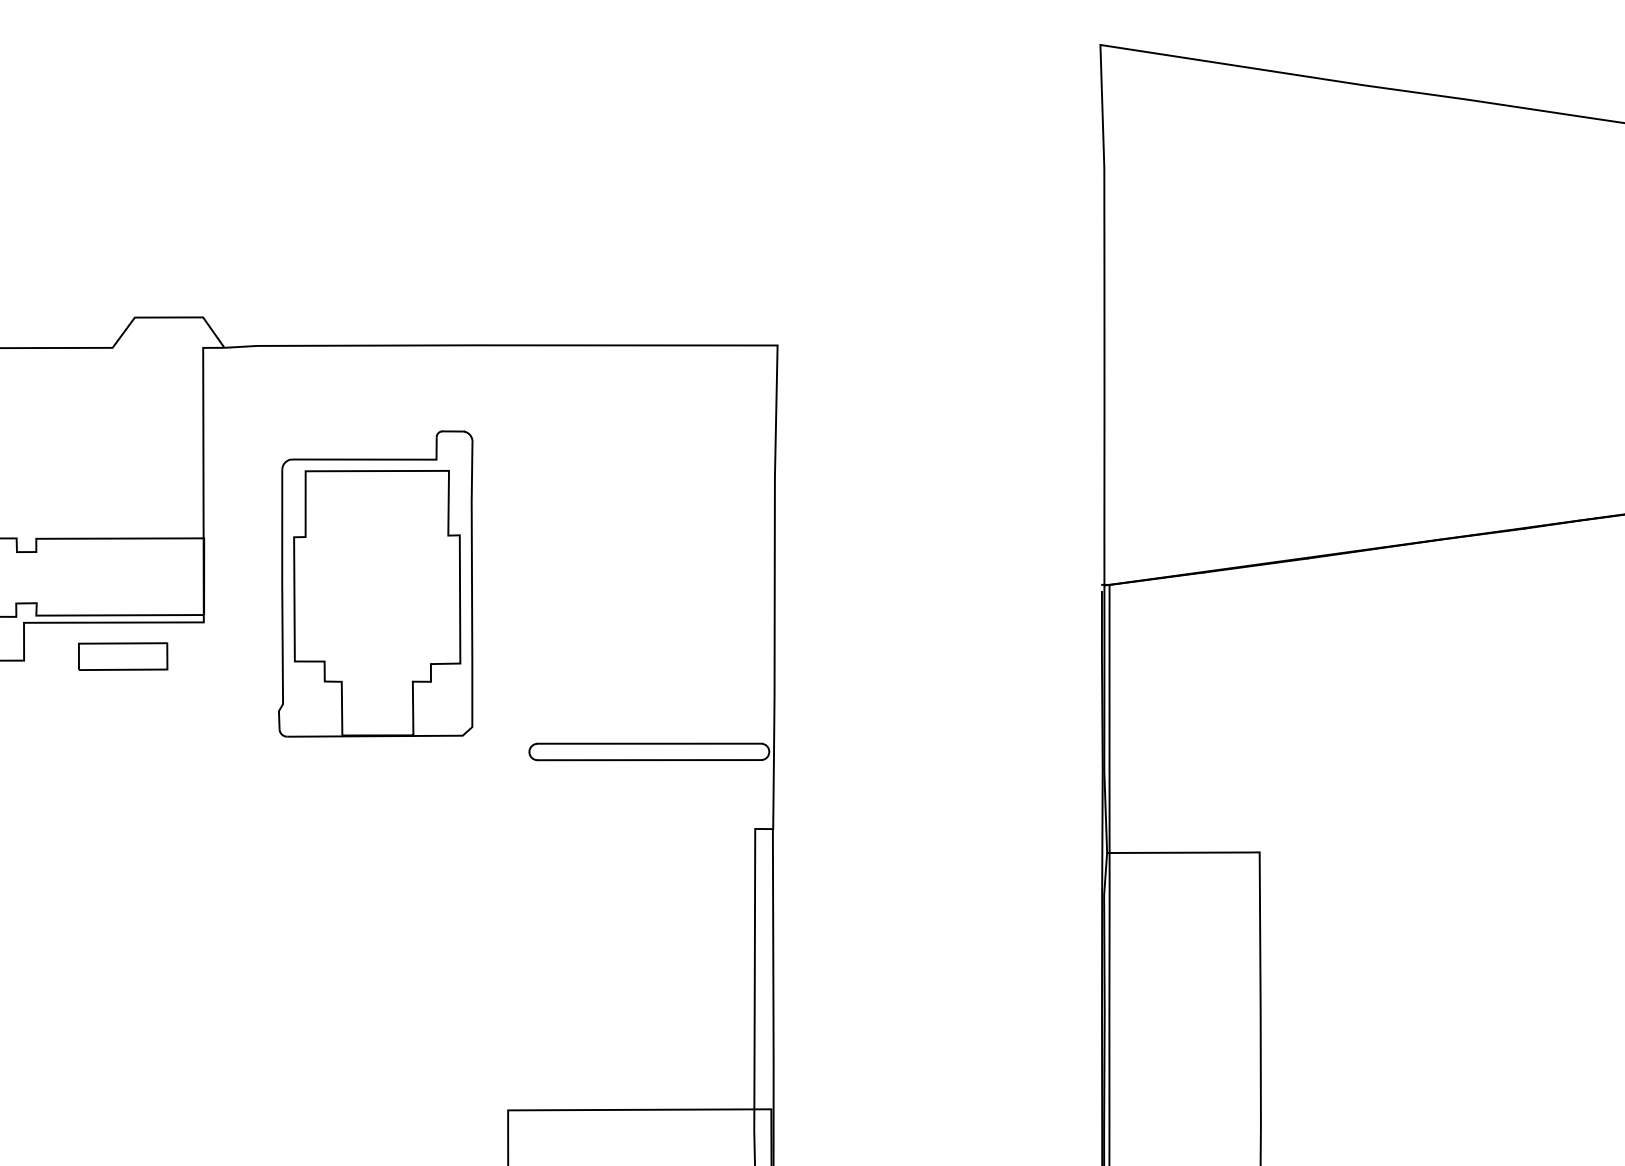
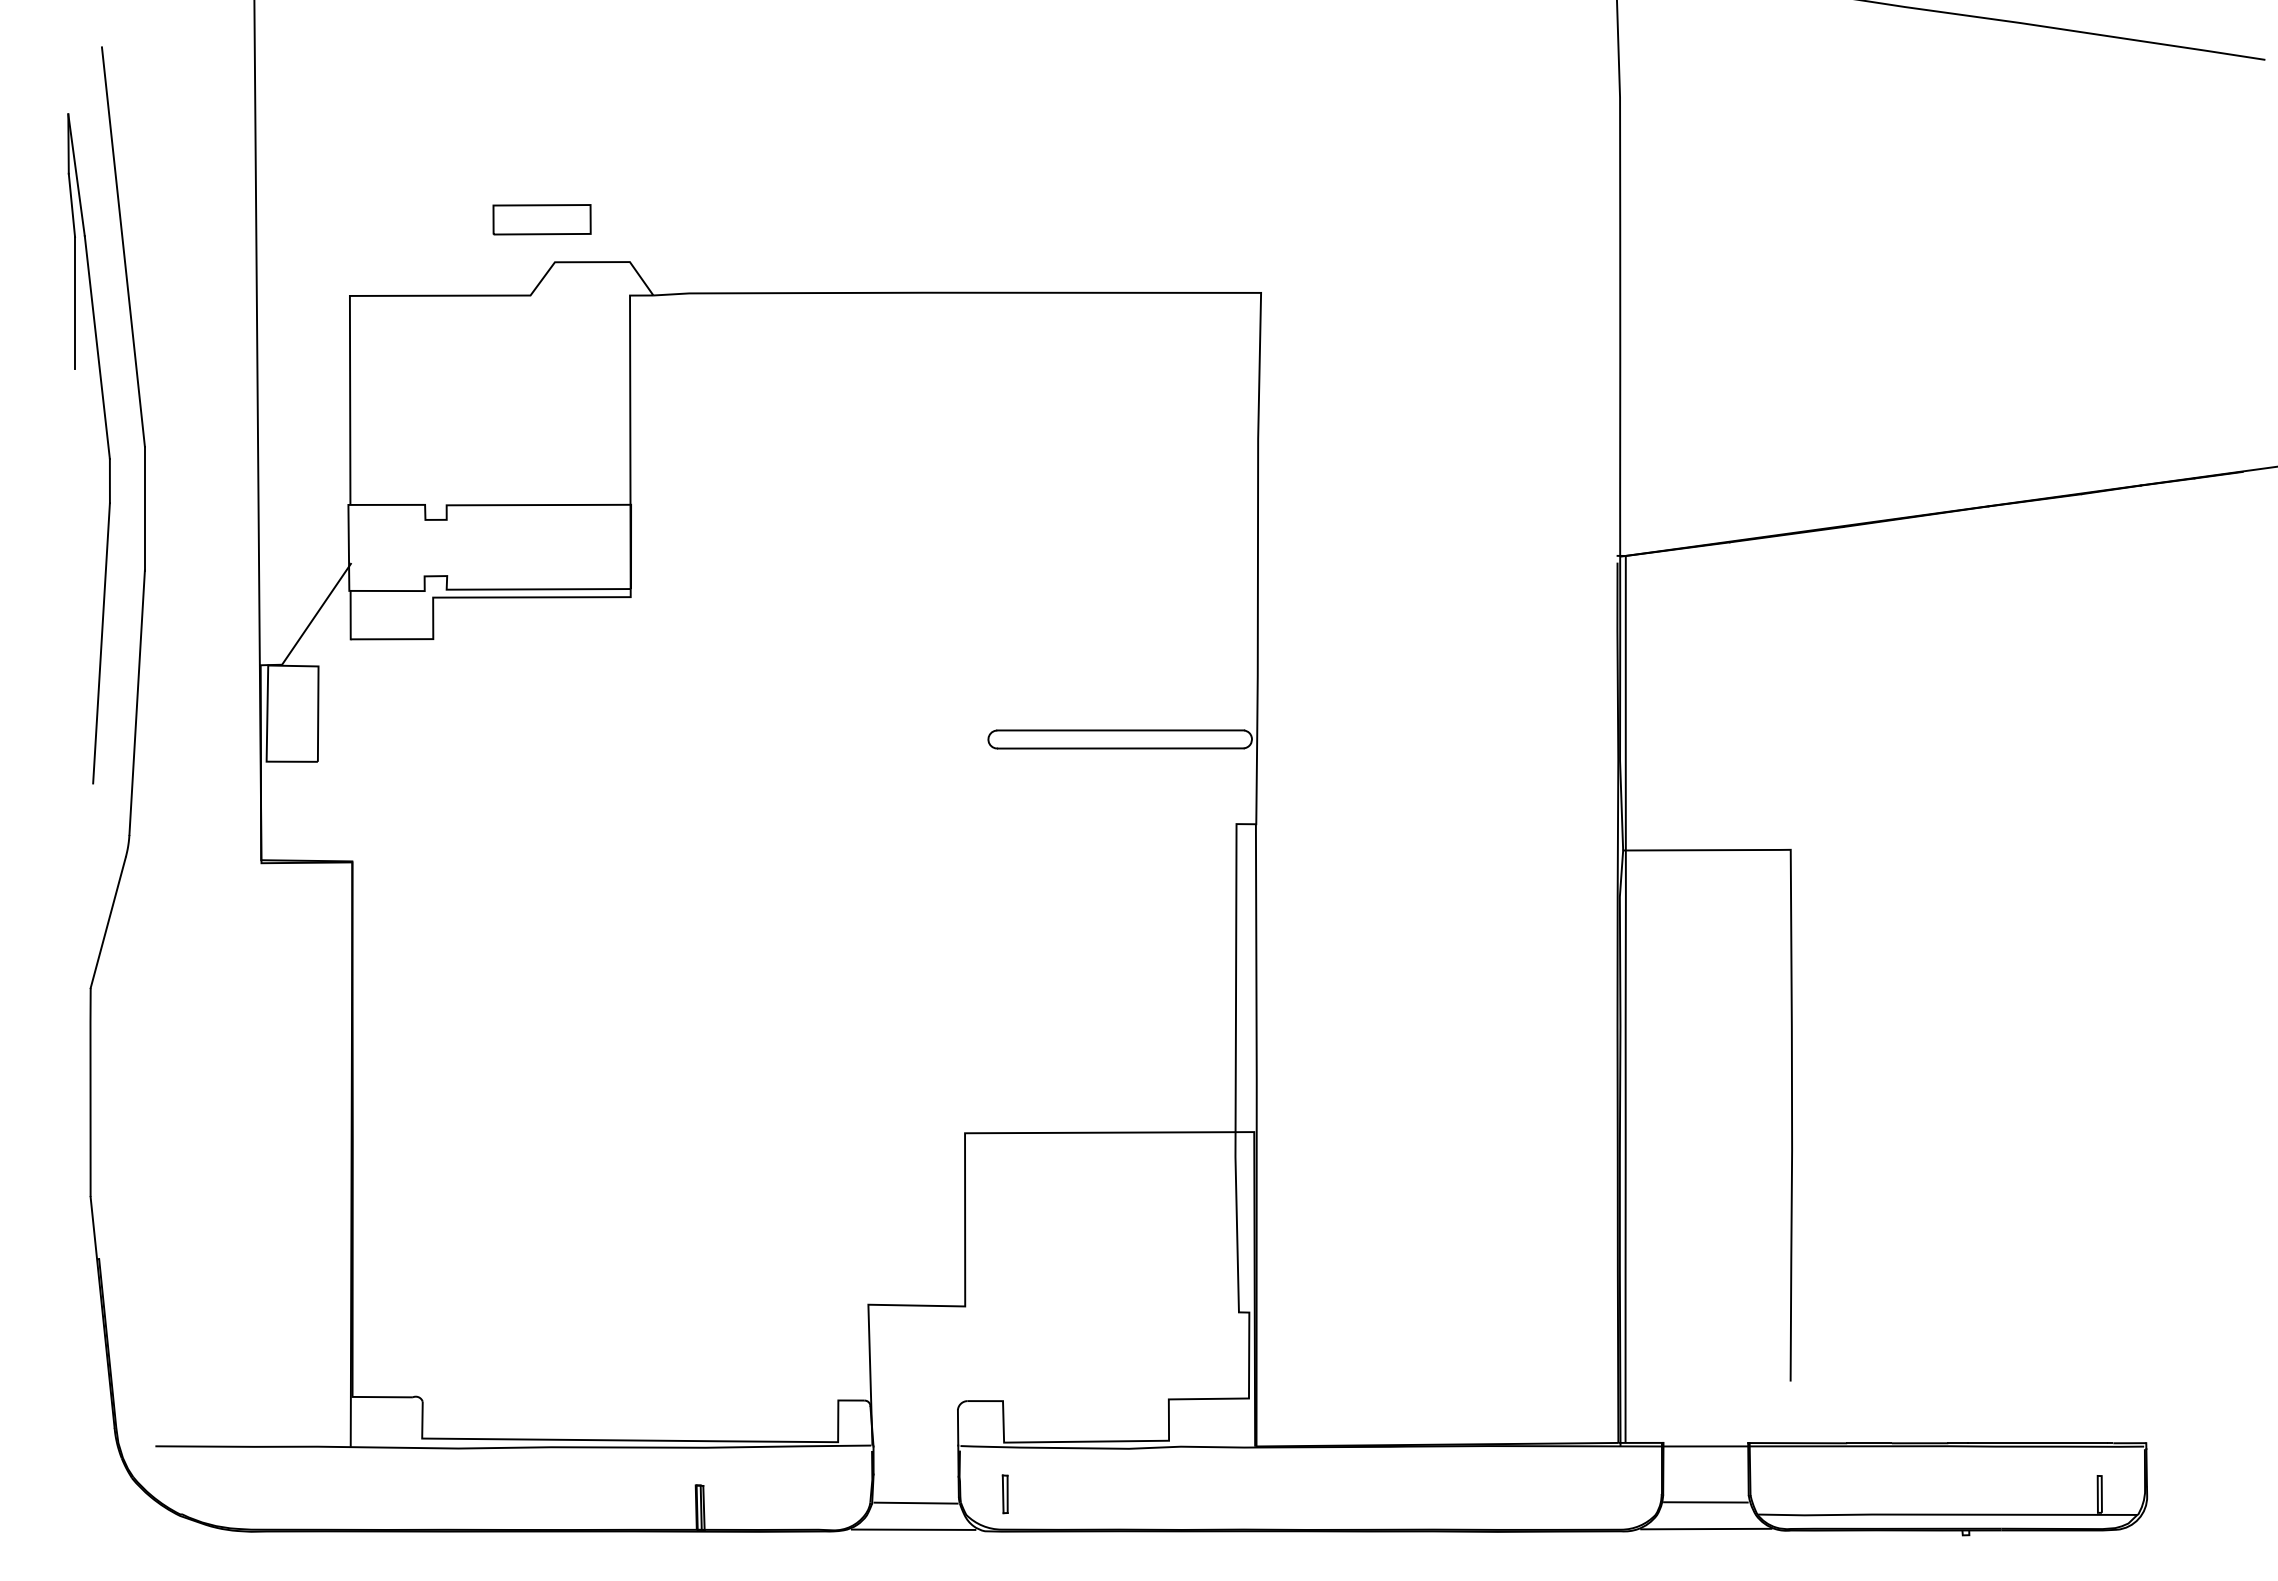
part: (375, 583) -> (819, 554), removed
part: (122, 656) -> (541, 219), moved

